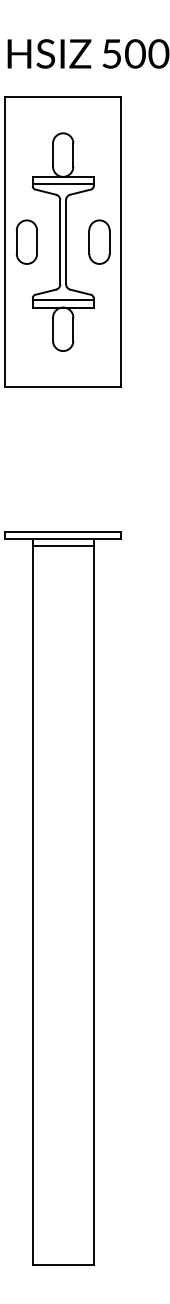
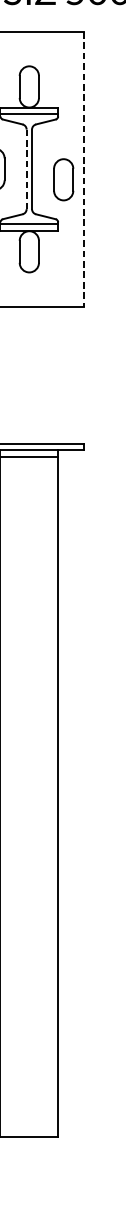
part: (99, 241) -> (63, 179), moved
line: (60, 242) -> (26, 169), solid -> dashed
line: (121, 242) -> (84, 169), solid -> dashed

